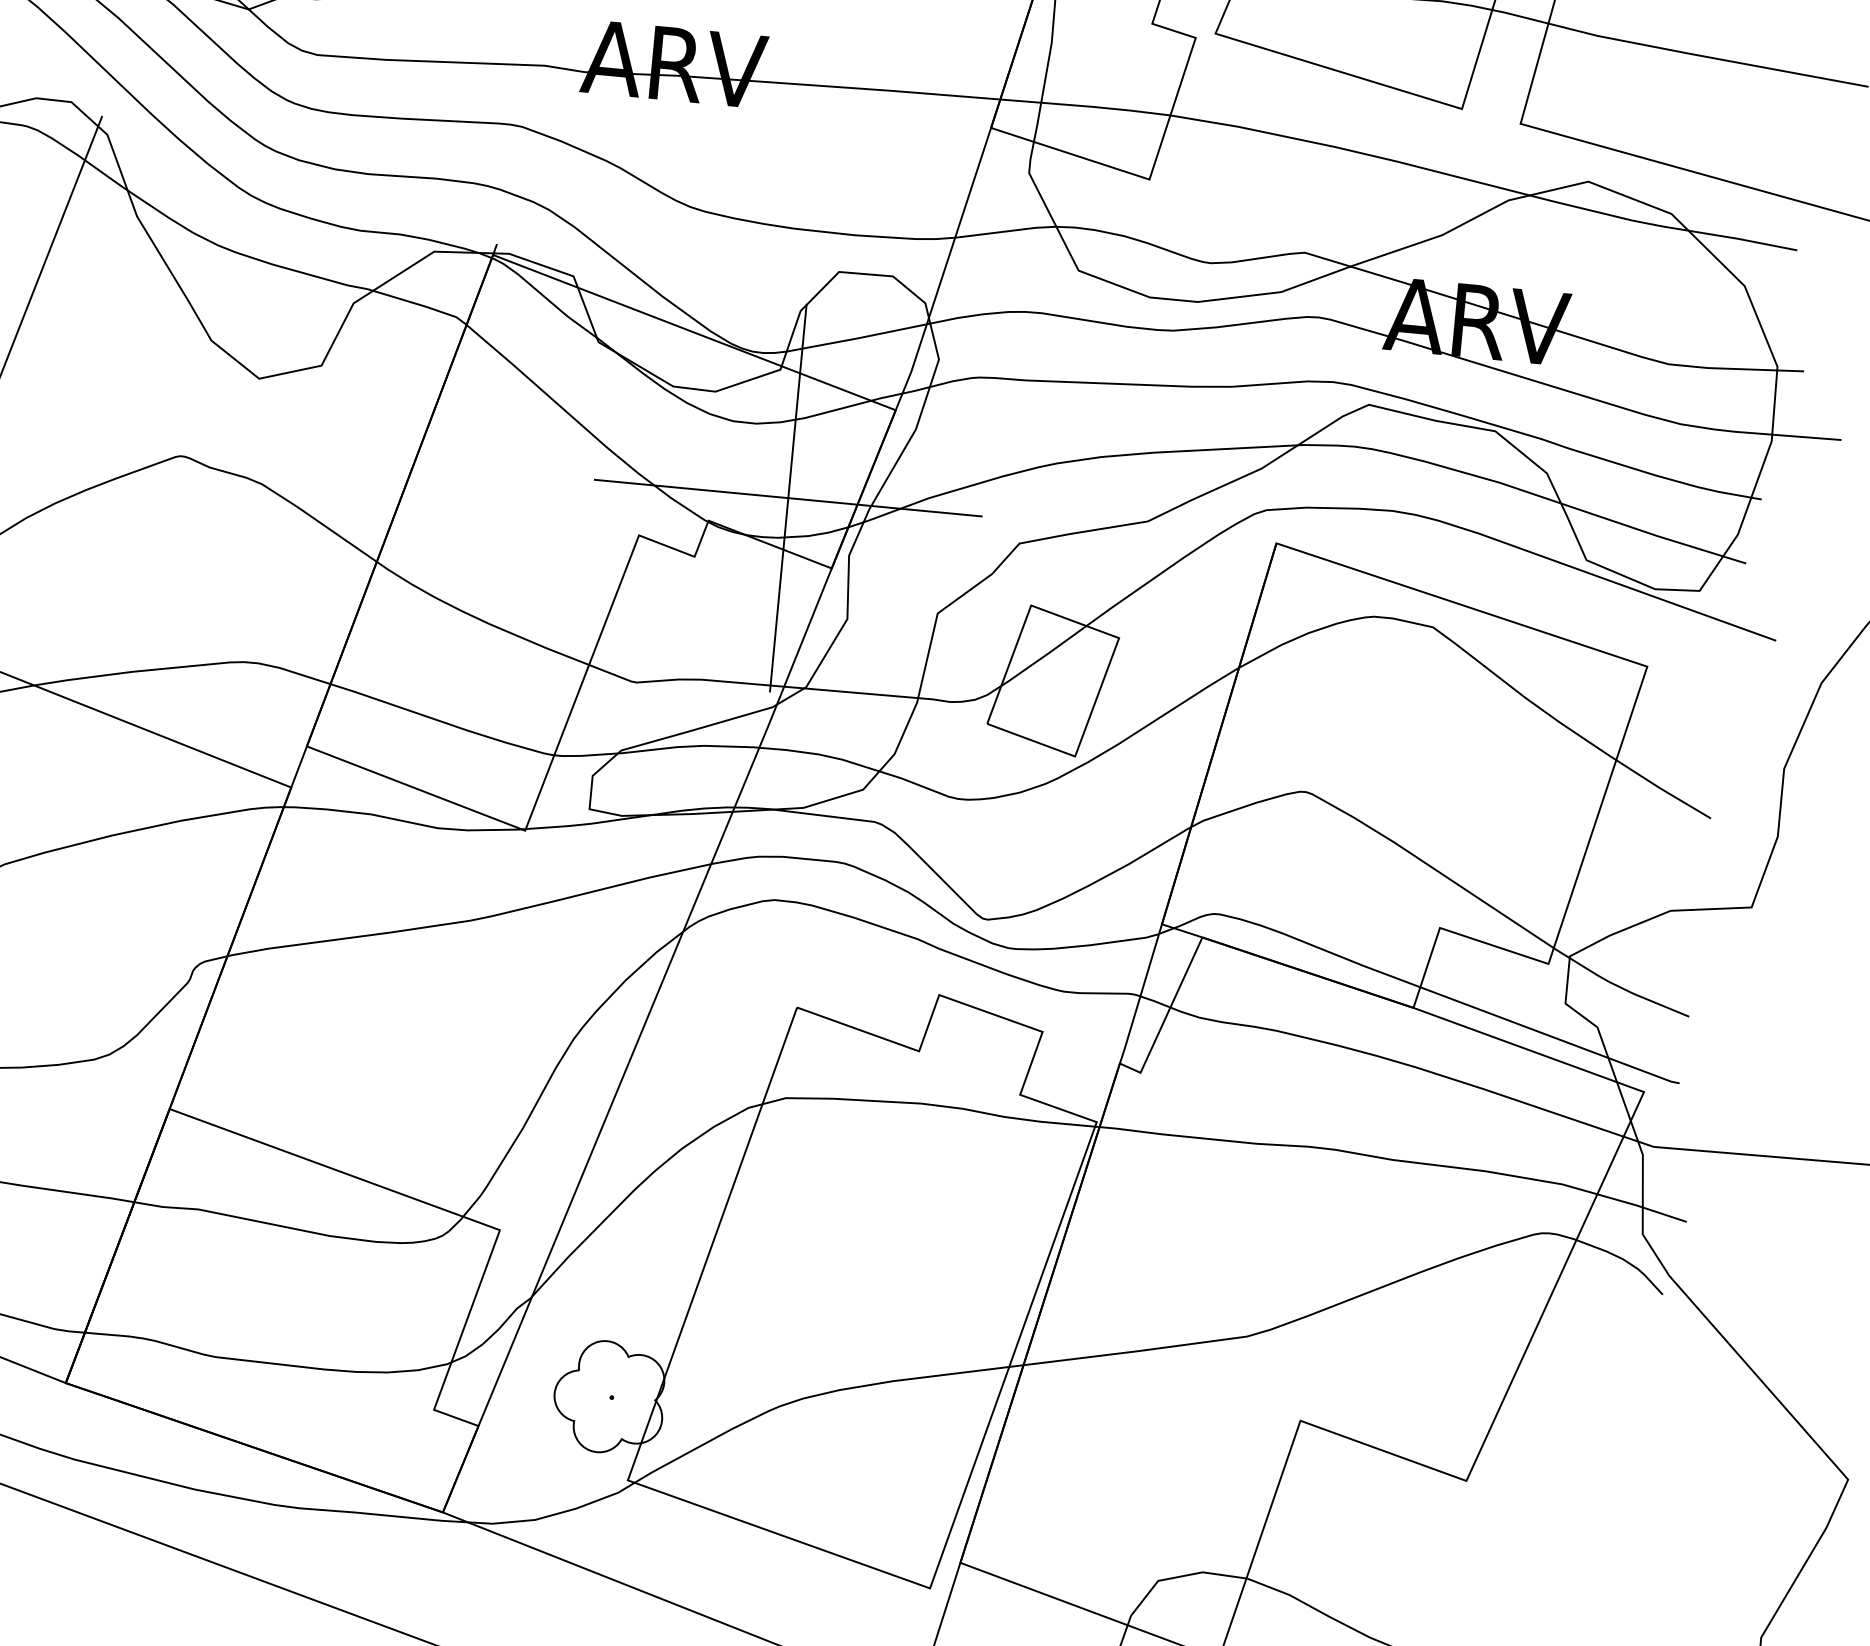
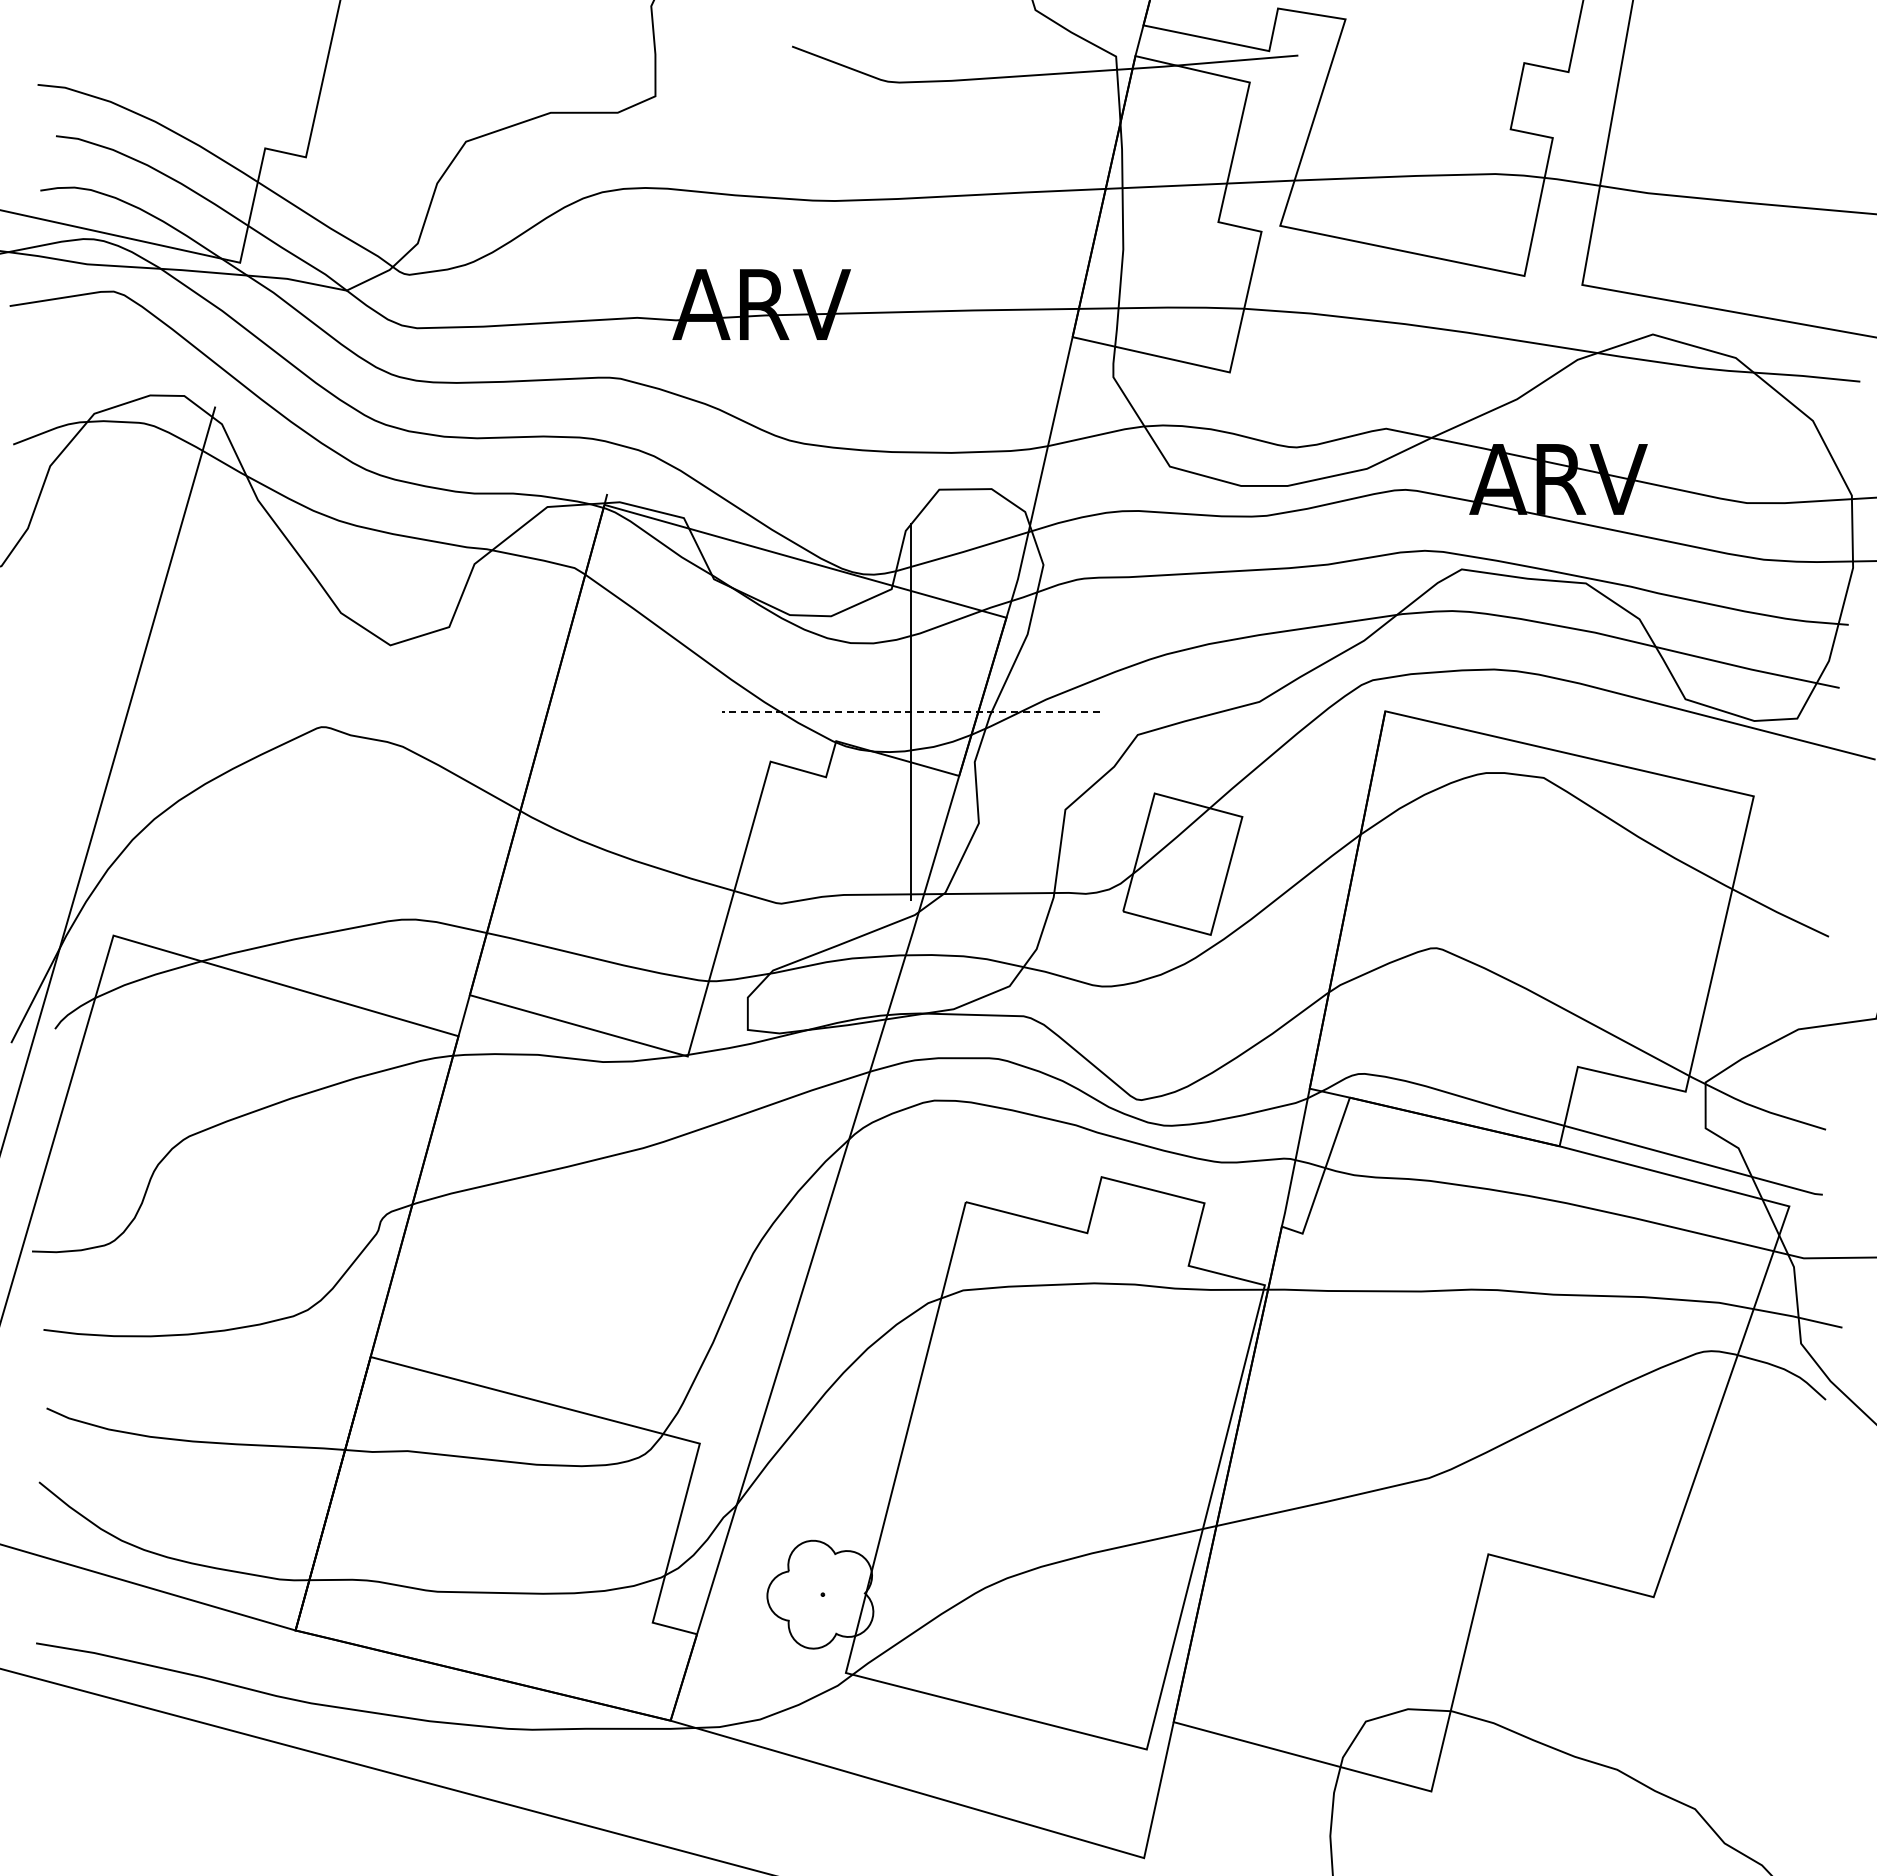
line: (787, 498) -> (910, 712), solid -> dashed

